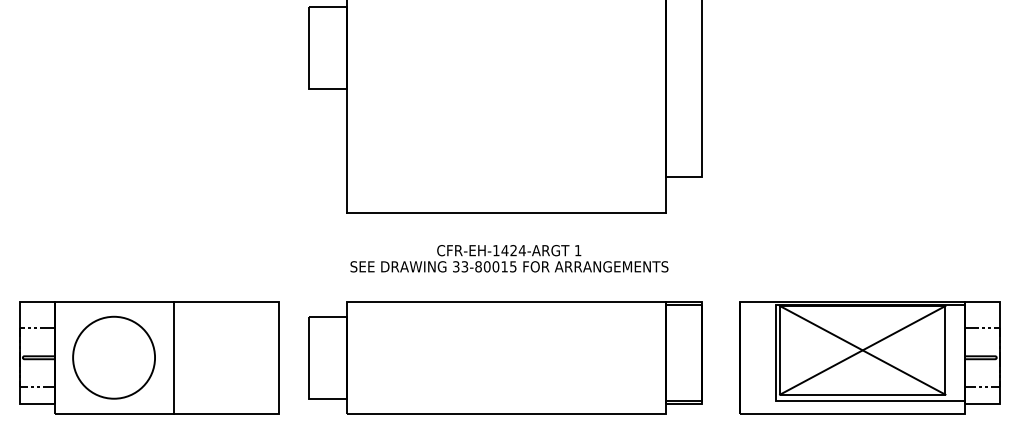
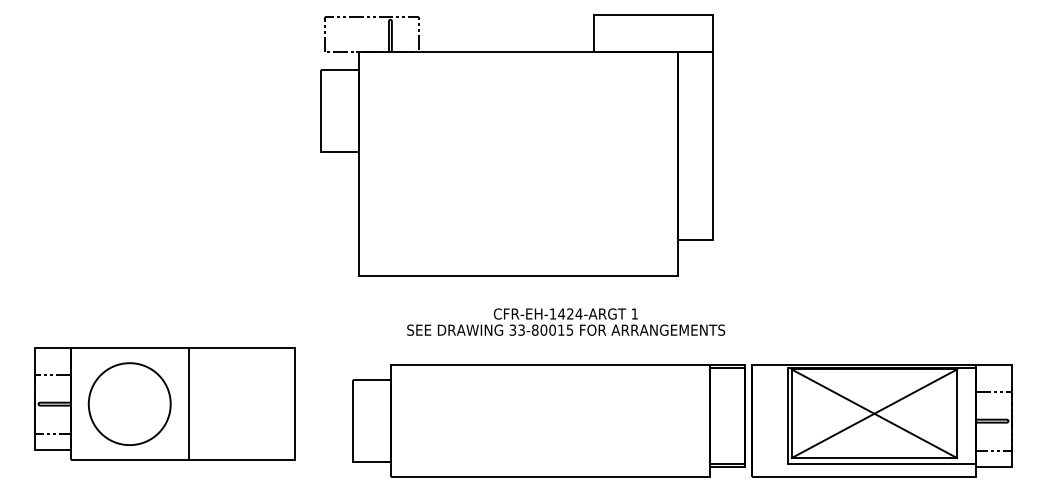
text: (509, 258) -> (566, 321), moved
part: (148, 357) -> (164, 403), moved
part: (504, 357) -> (548, 420), moved

